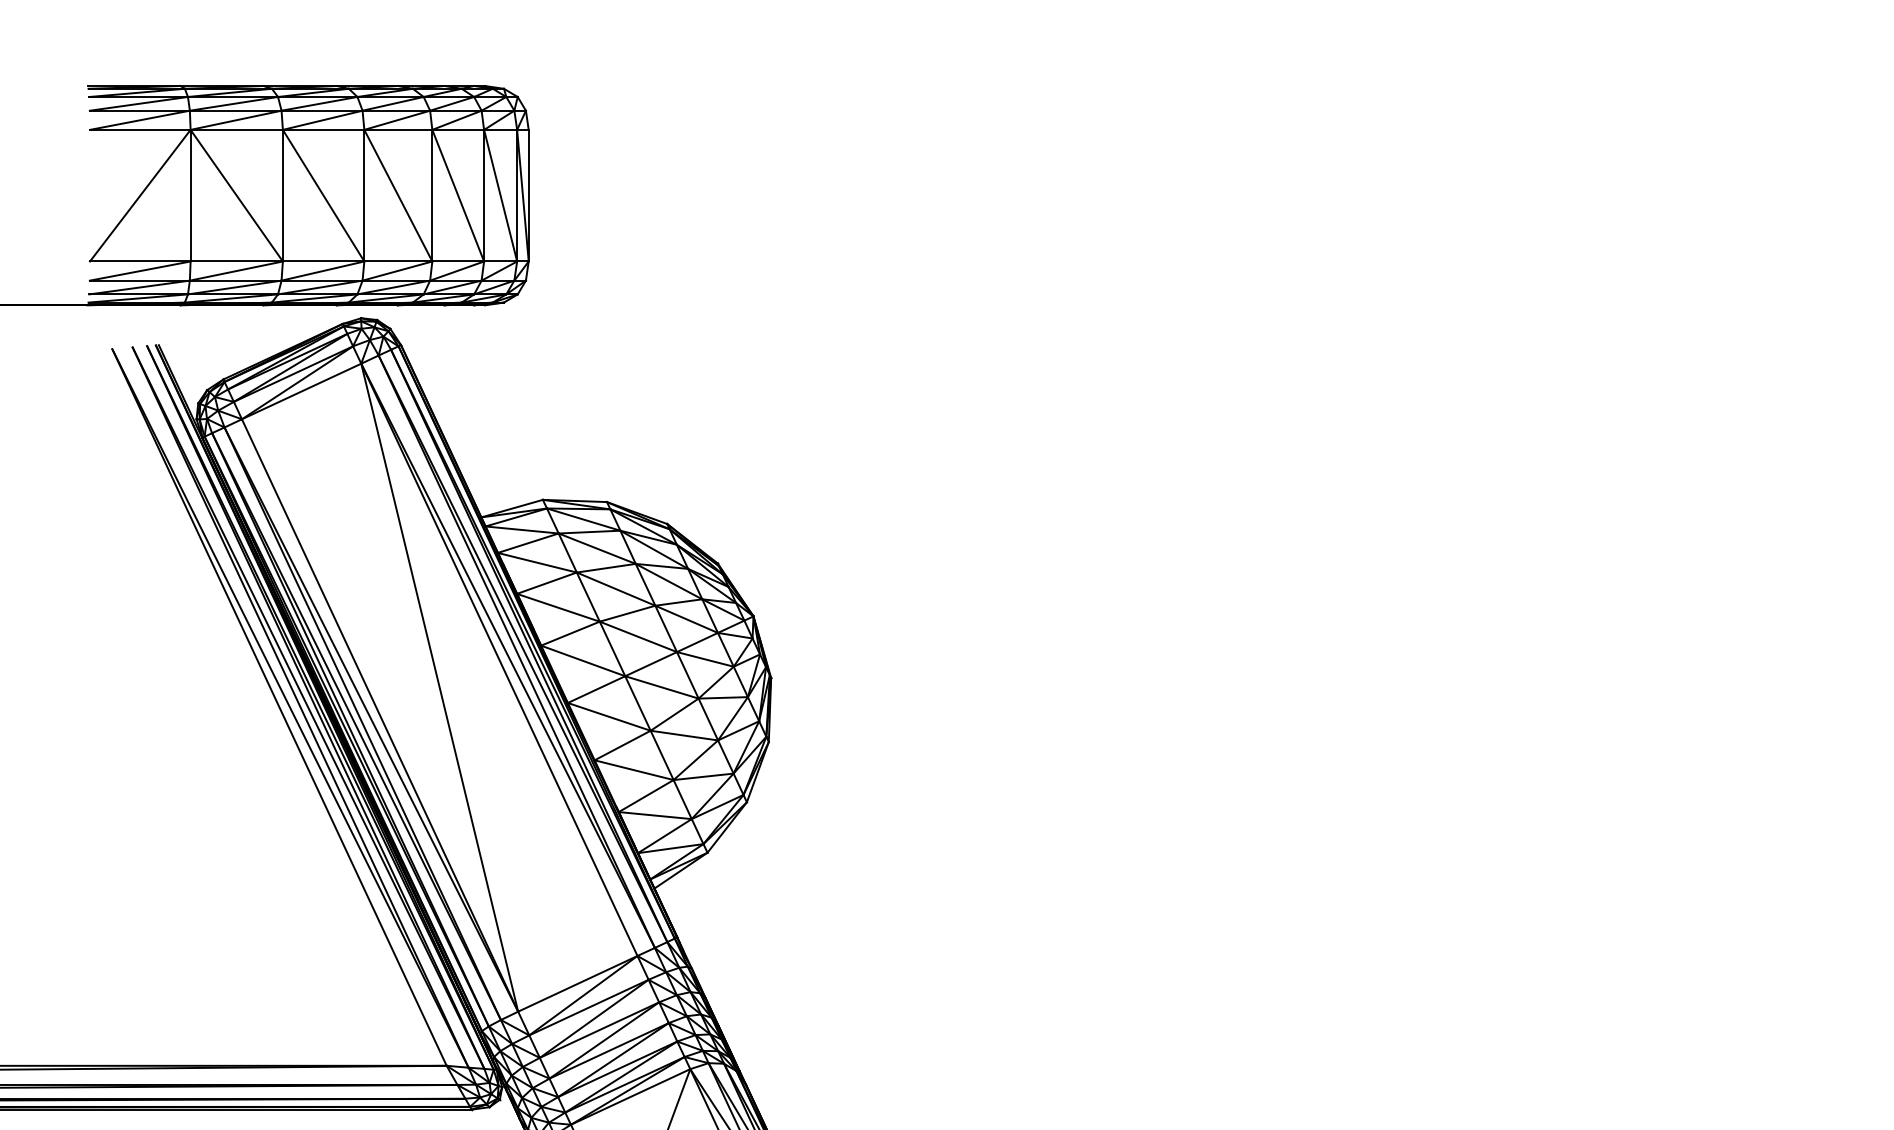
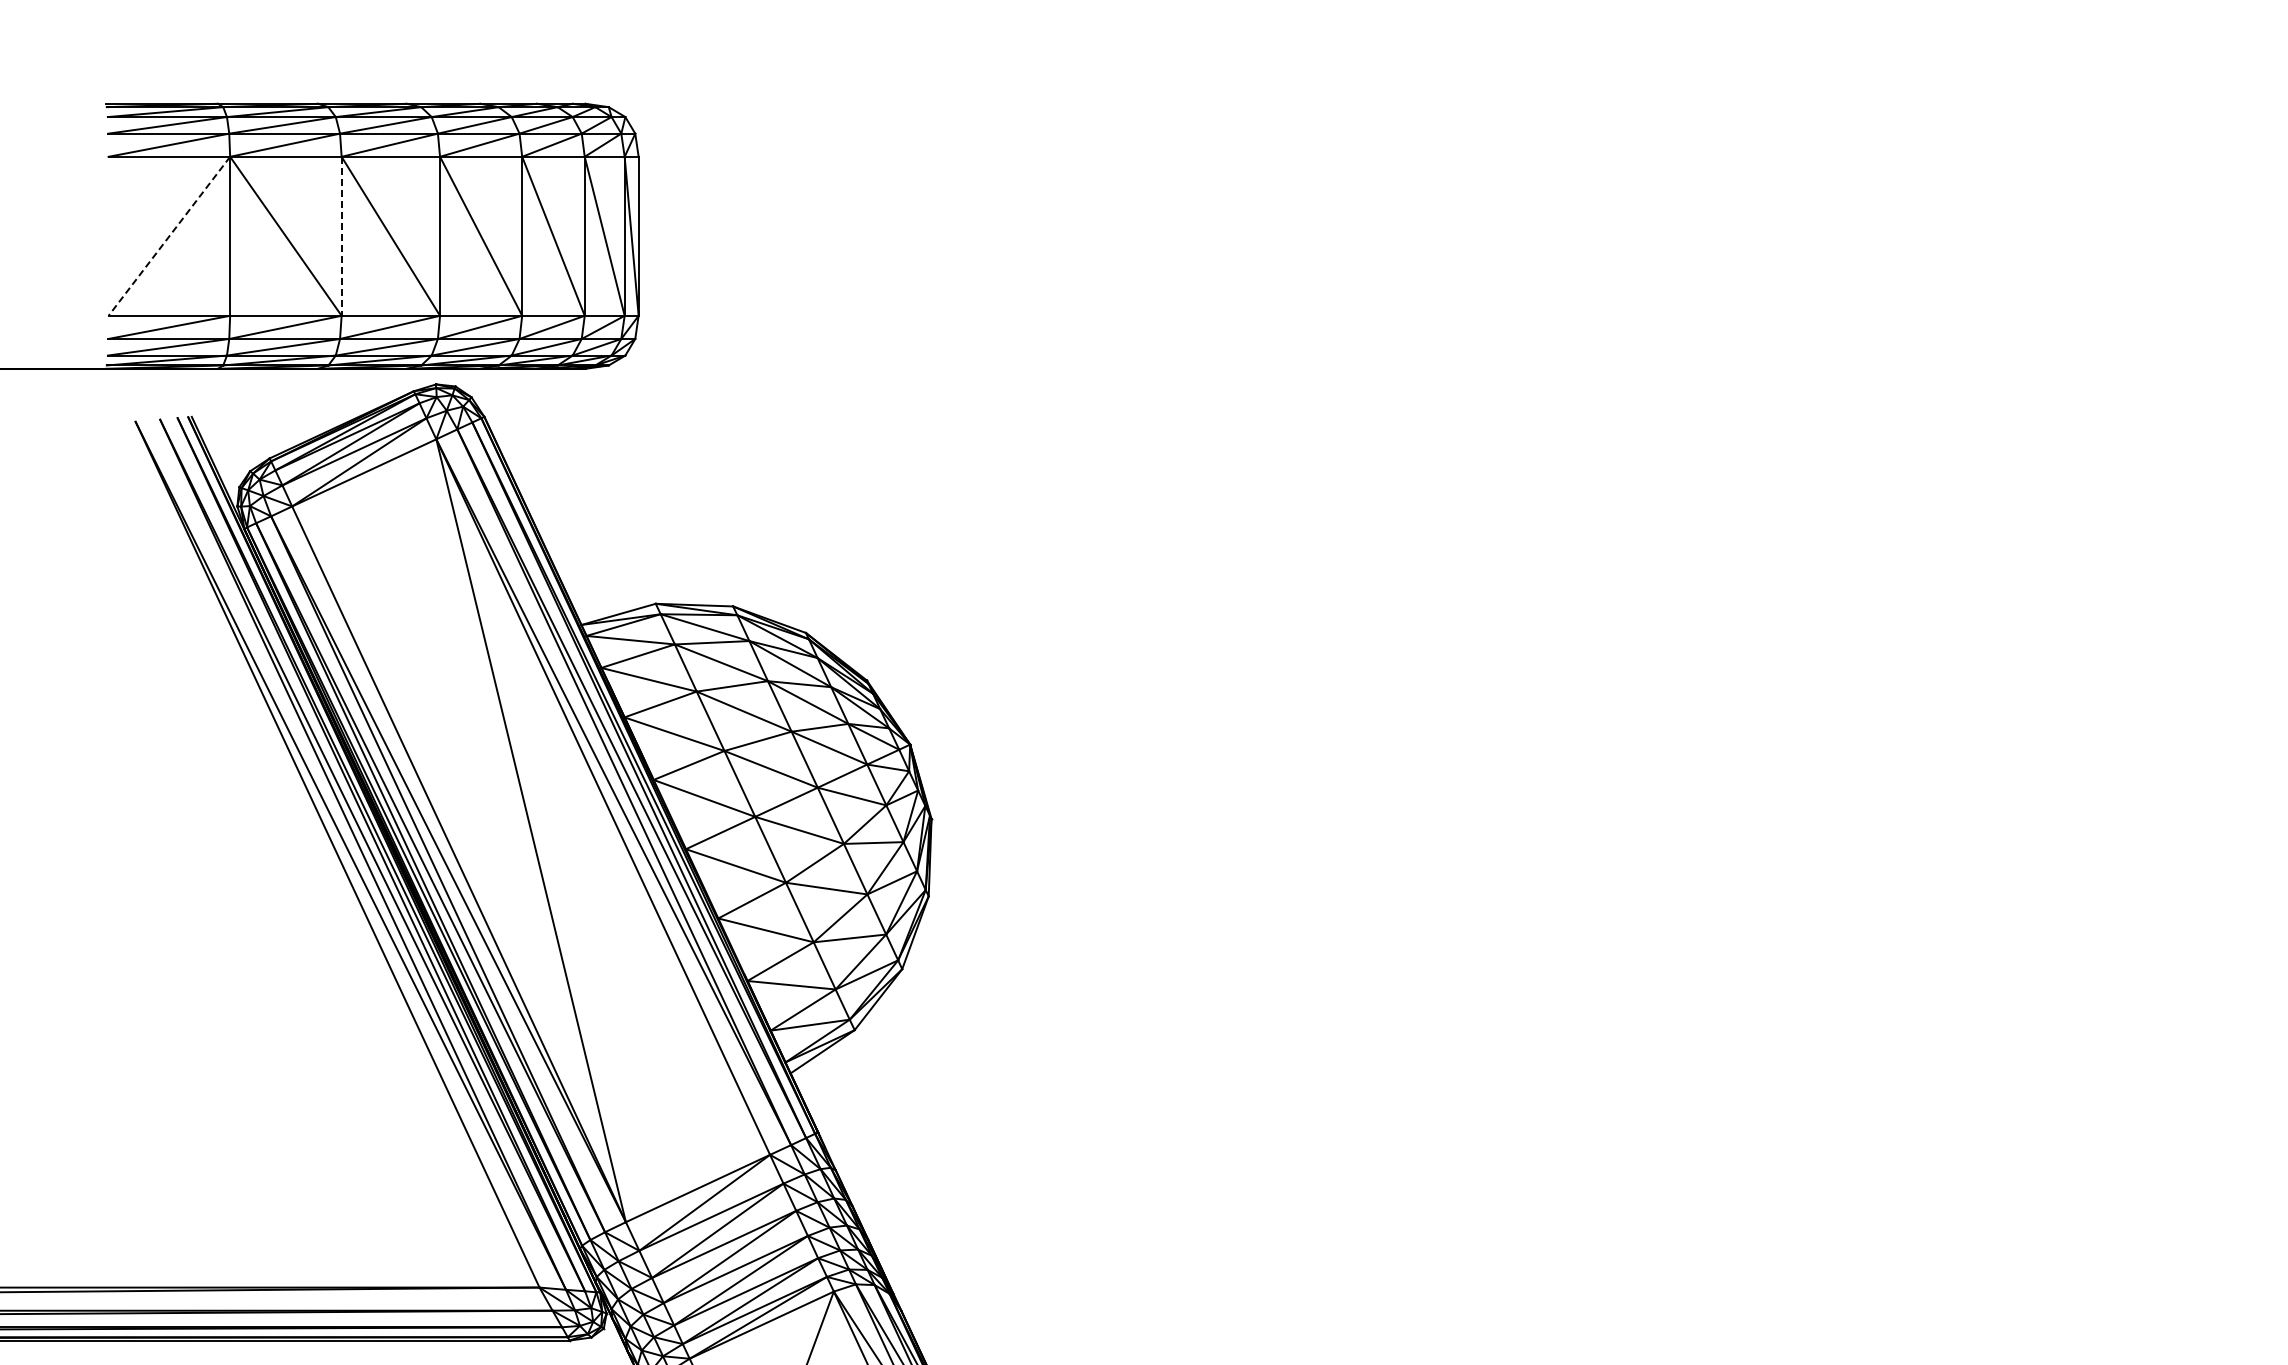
line: (140, 195) -> (169, 236), solid -> dashed
line: (282, 195) -> (341, 236), solid -> dashed

